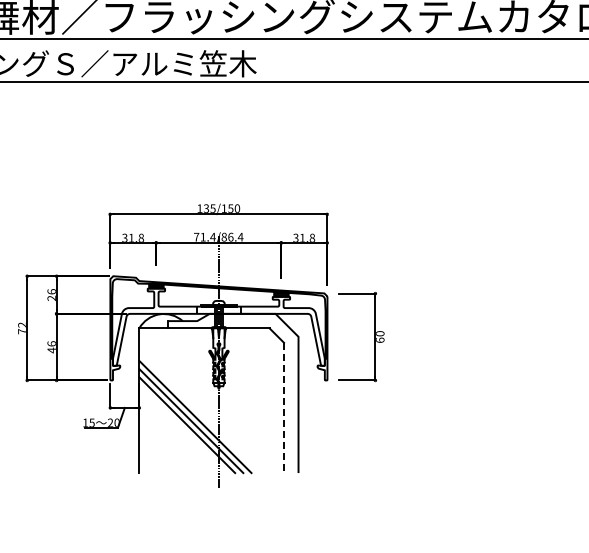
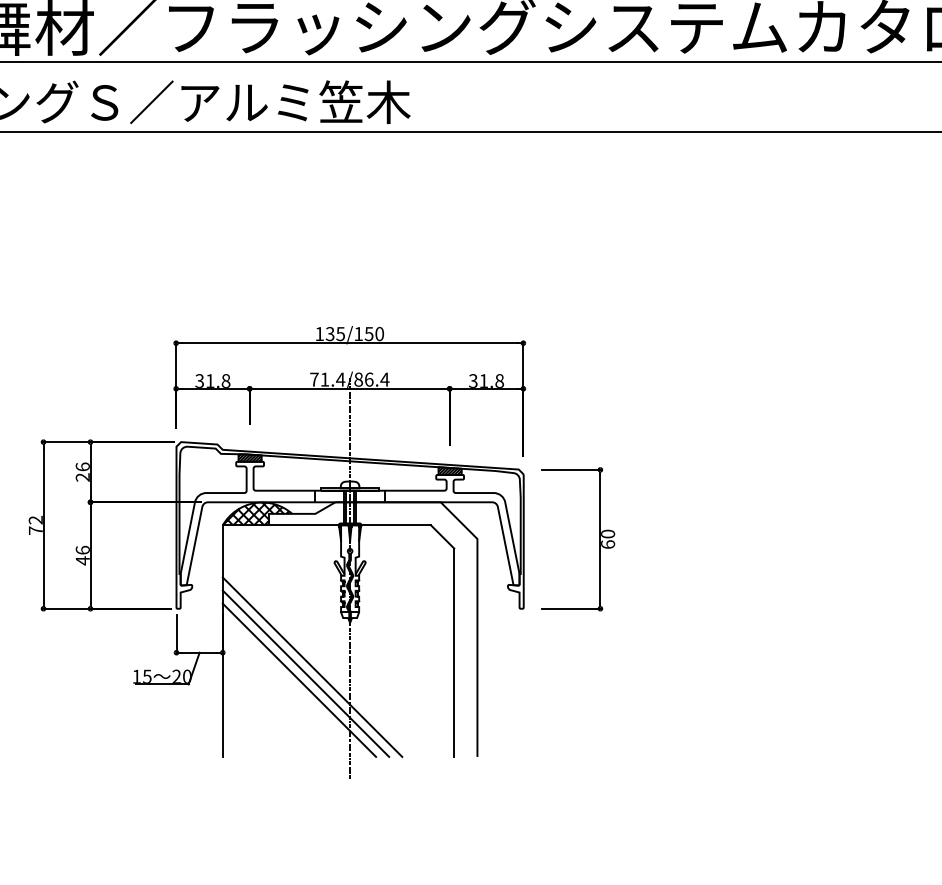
hatch: (159, 321) -> (255, 514), added
line: (284, 408) -> (455, 653), dashed -> solid

